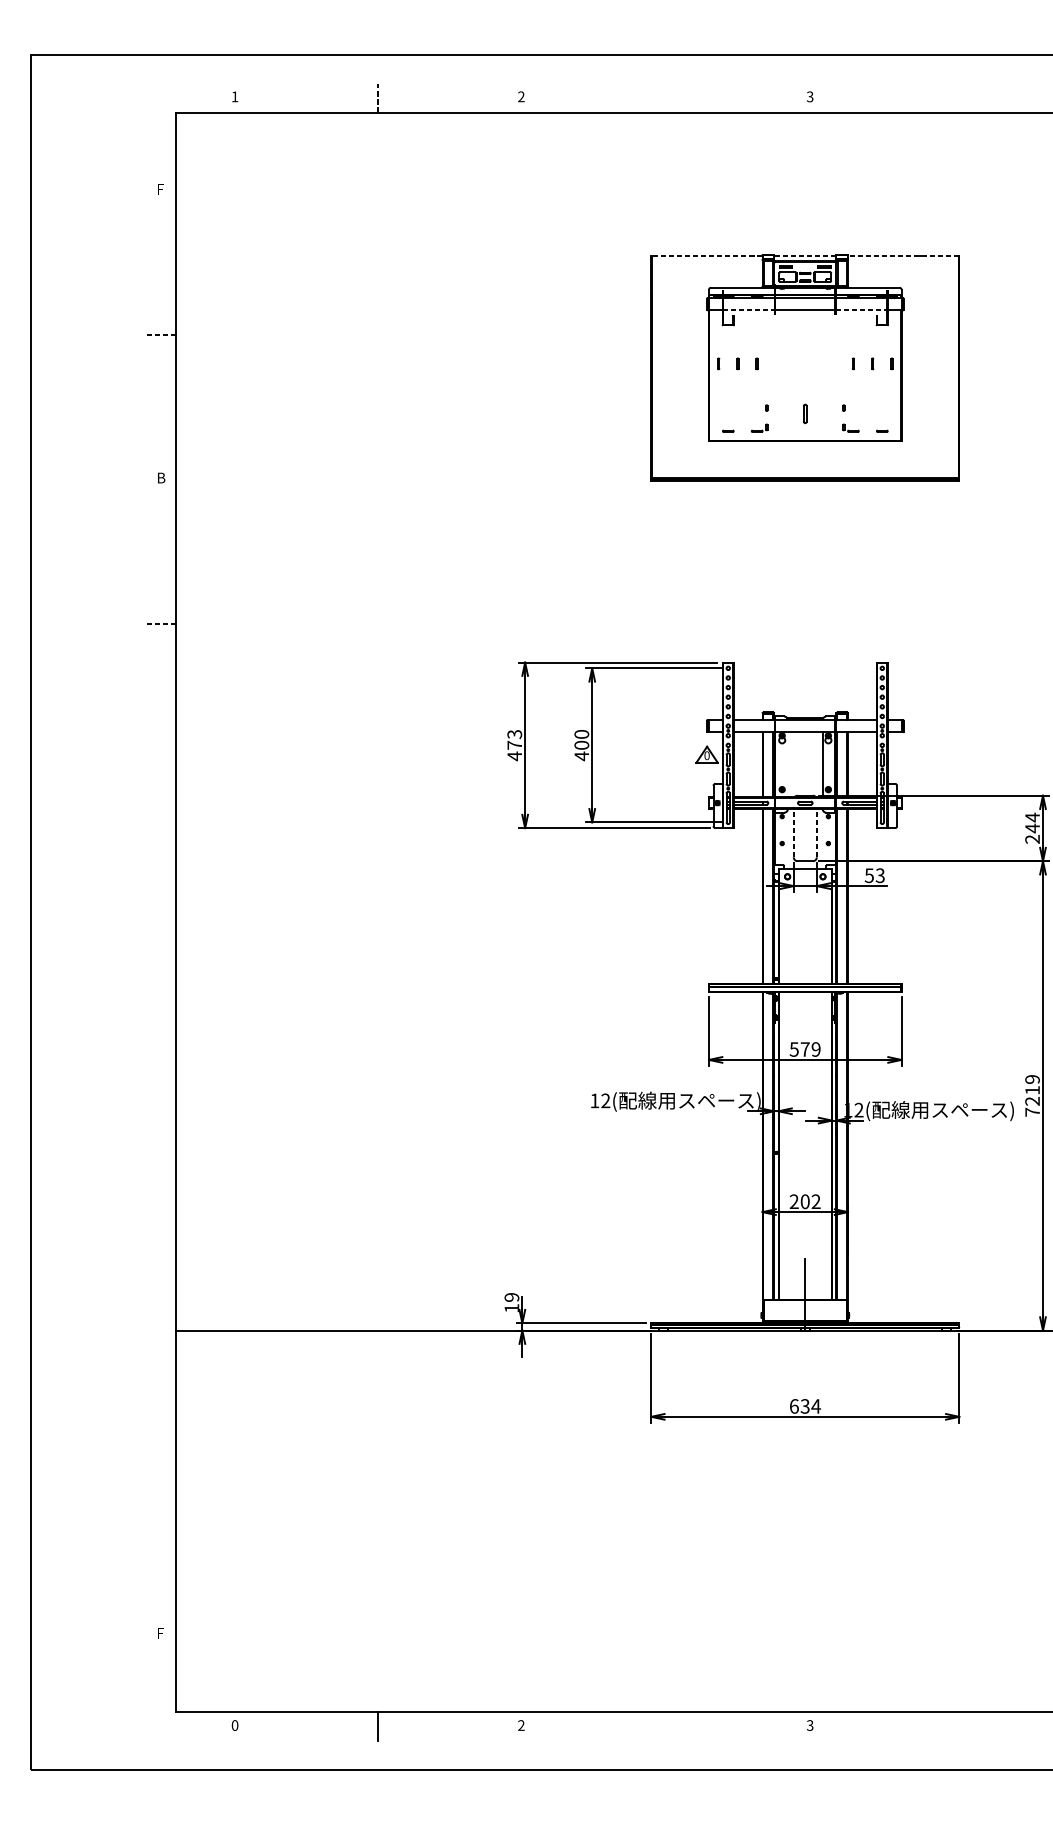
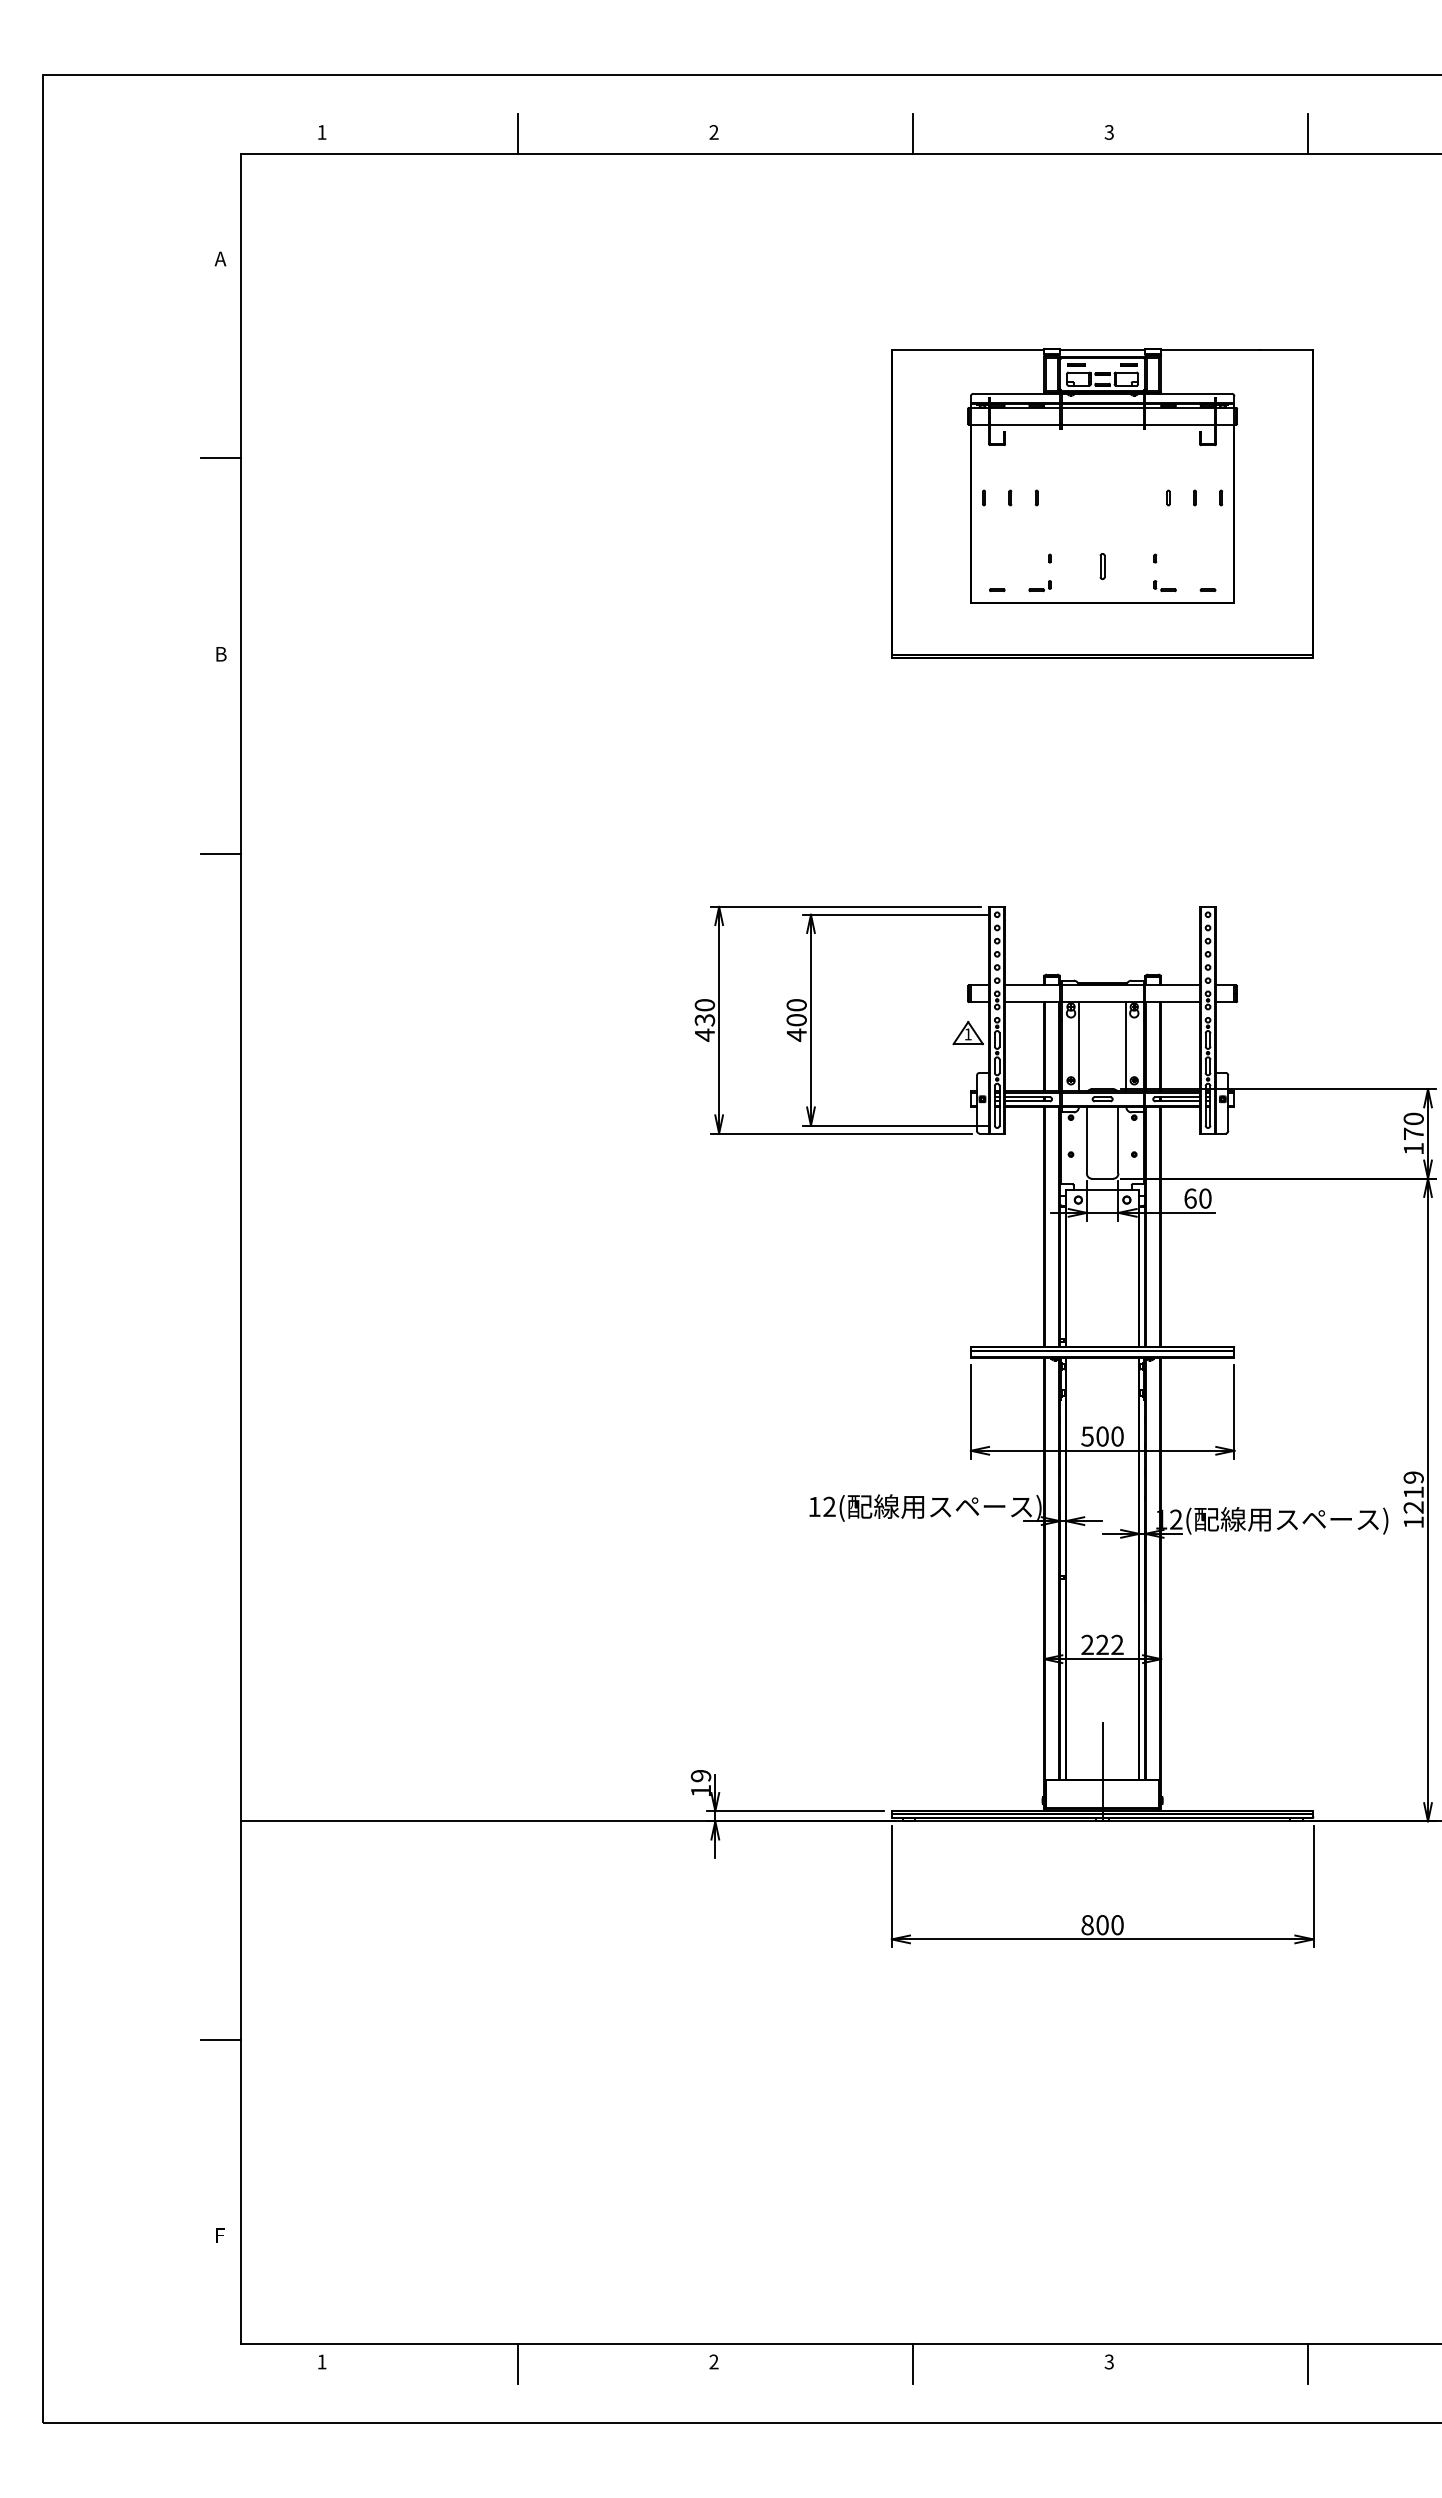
line: (377, 98) -> (517, 134), dashed -> solid
line: (666, 98) -> (912, 134), added
line: (955, 98) -> (1308, 134), added
text: (160, 188) -> (220, 258), F -> A
line: (706, 256) -> (967, 350), dashed -> solid
line: (805, 256) -> (1102, 350), dashed -> solid
line: (903, 256) -> (1236, 350), dashed -> solid
line: (748, 310) -> (1025, 424), dashed -> solid
line: (862, 310) -> (1180, 424), dashed -> solid
line: (161, 335) -> (221, 458), dashed -> solid
line: (161, 623) -> (221, 853), dashed -> solid
text: (514, 739) -> (704, 1012), 473 -> 430
text: (706, 755) -> (967, 1034), 0 -> 1
line: (787, 764) -> (1078, 1046), added
text: (1032, 828) -> (1413, 1133), 244 -> 170
line: (793, 832) -> (1086, 1139), dashed -> solid
line: (816, 832) -> (1118, 1139), dashed -> solid
text: (874, 875) -> (1197, 1198), 53 -> 60
text: (810, 1049) -> (1109, 1436), 579 -> 500
text: (1032, 1112) -> (1413, 1522), 7219 -> 1219
text: (805, 1202) -> (1102, 1645), 202 -> 222
text: (805, 1406) -> (1102, 1925), 634 -> 800
line: (160, 1489) -> (220, 2039), added
text: (234, 1725) -> (321, 2361), 0 -> 1
line: (666, 1726) -> (912, 2363), added
line: (955, 1726) -> (1308, 2363), added

